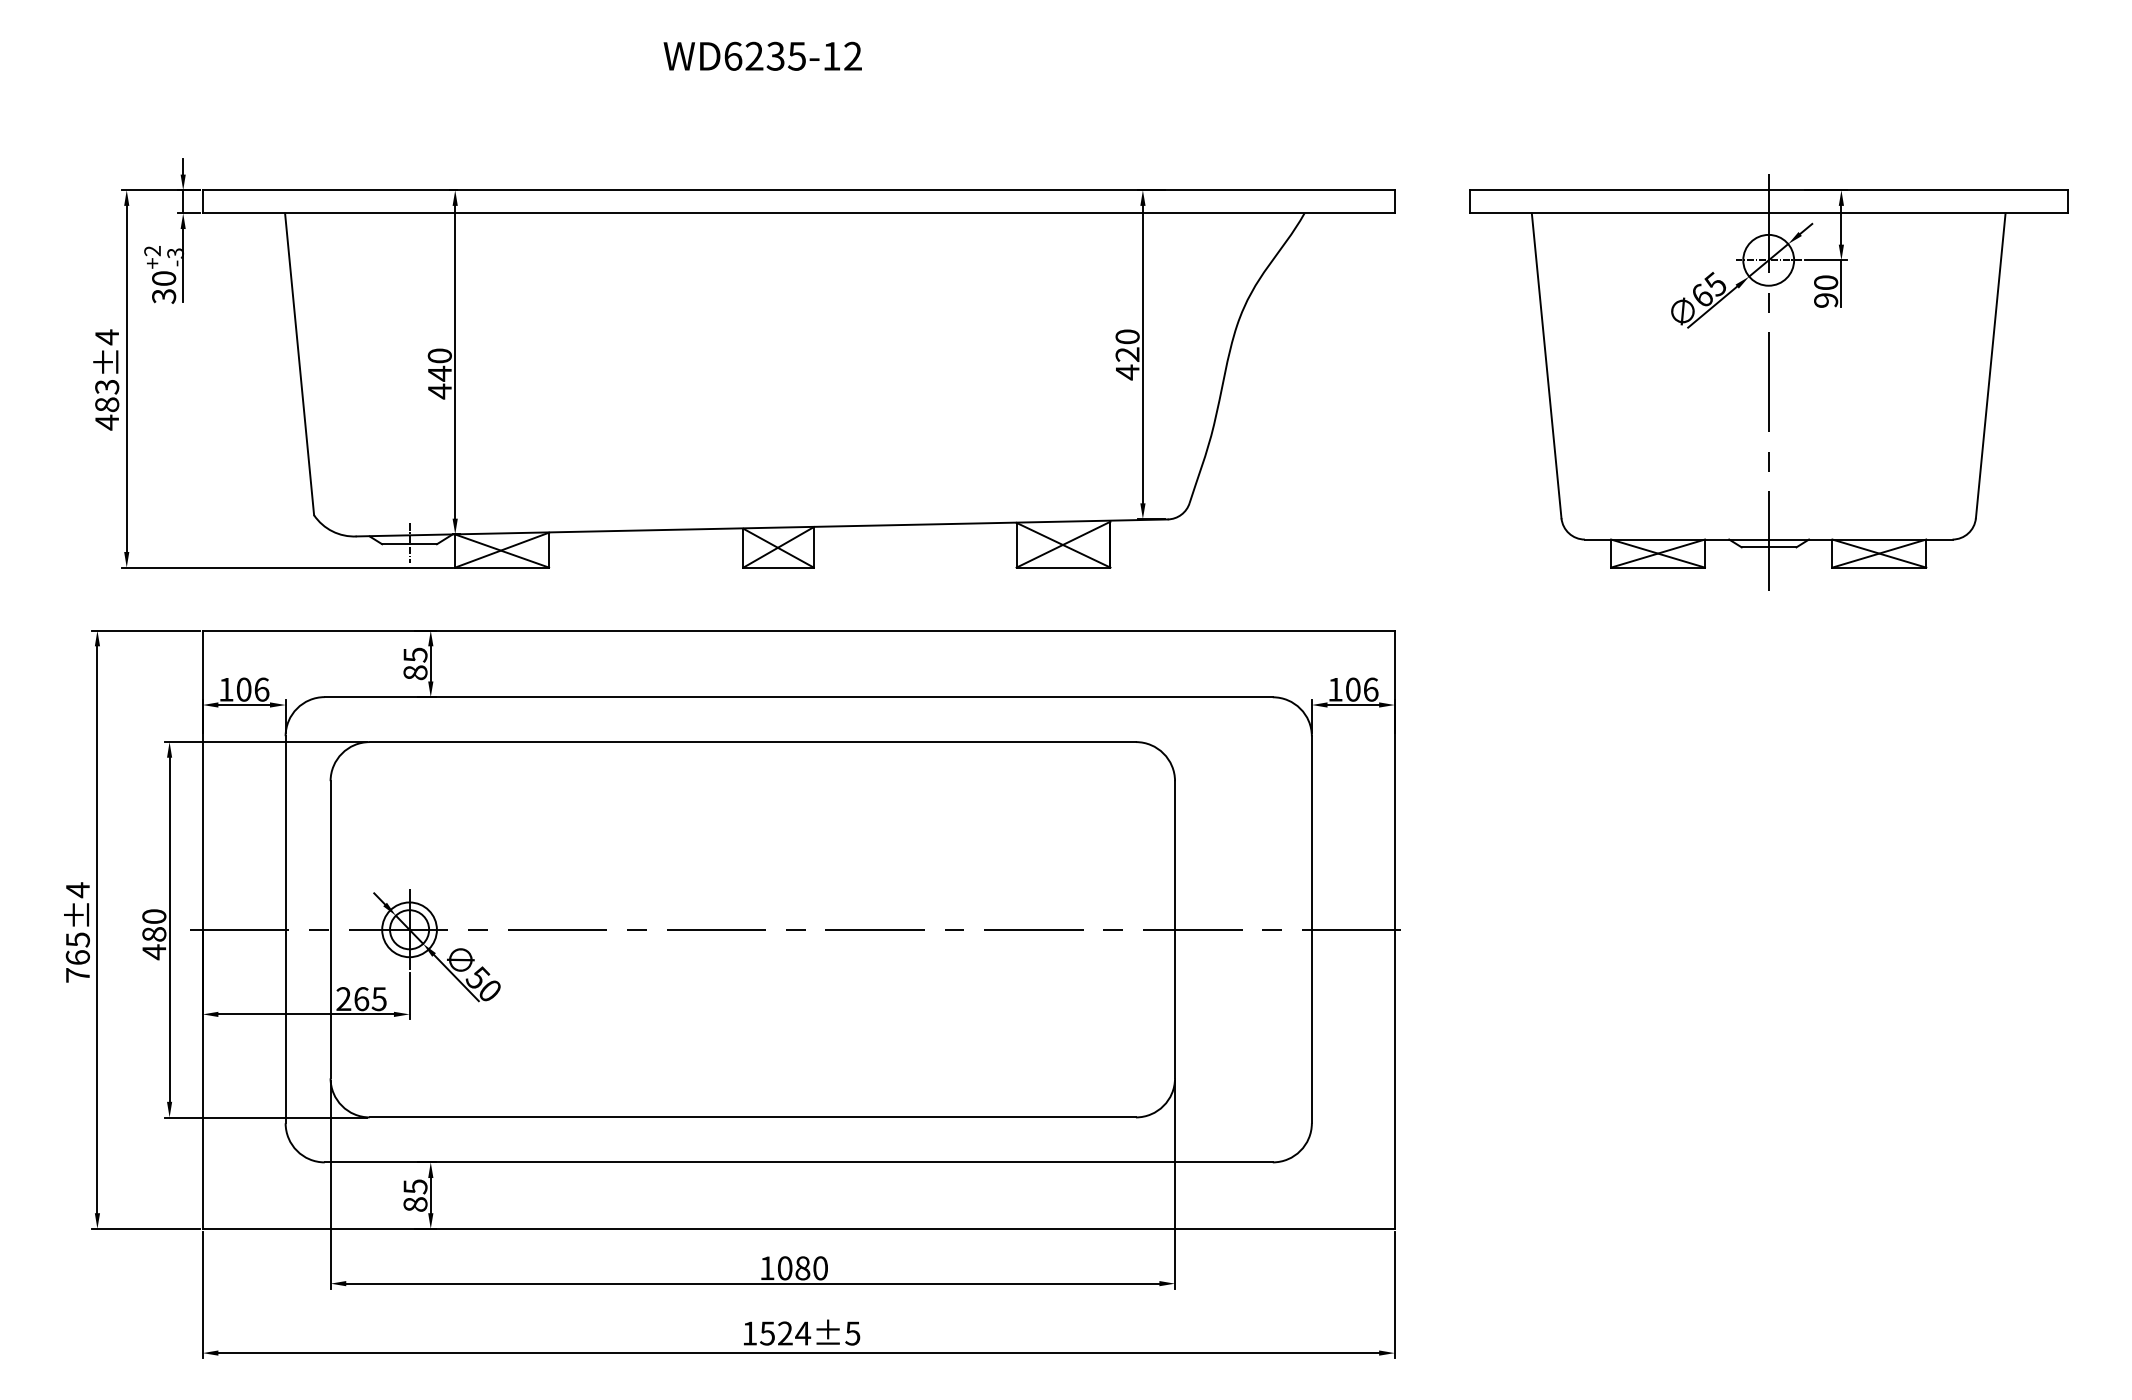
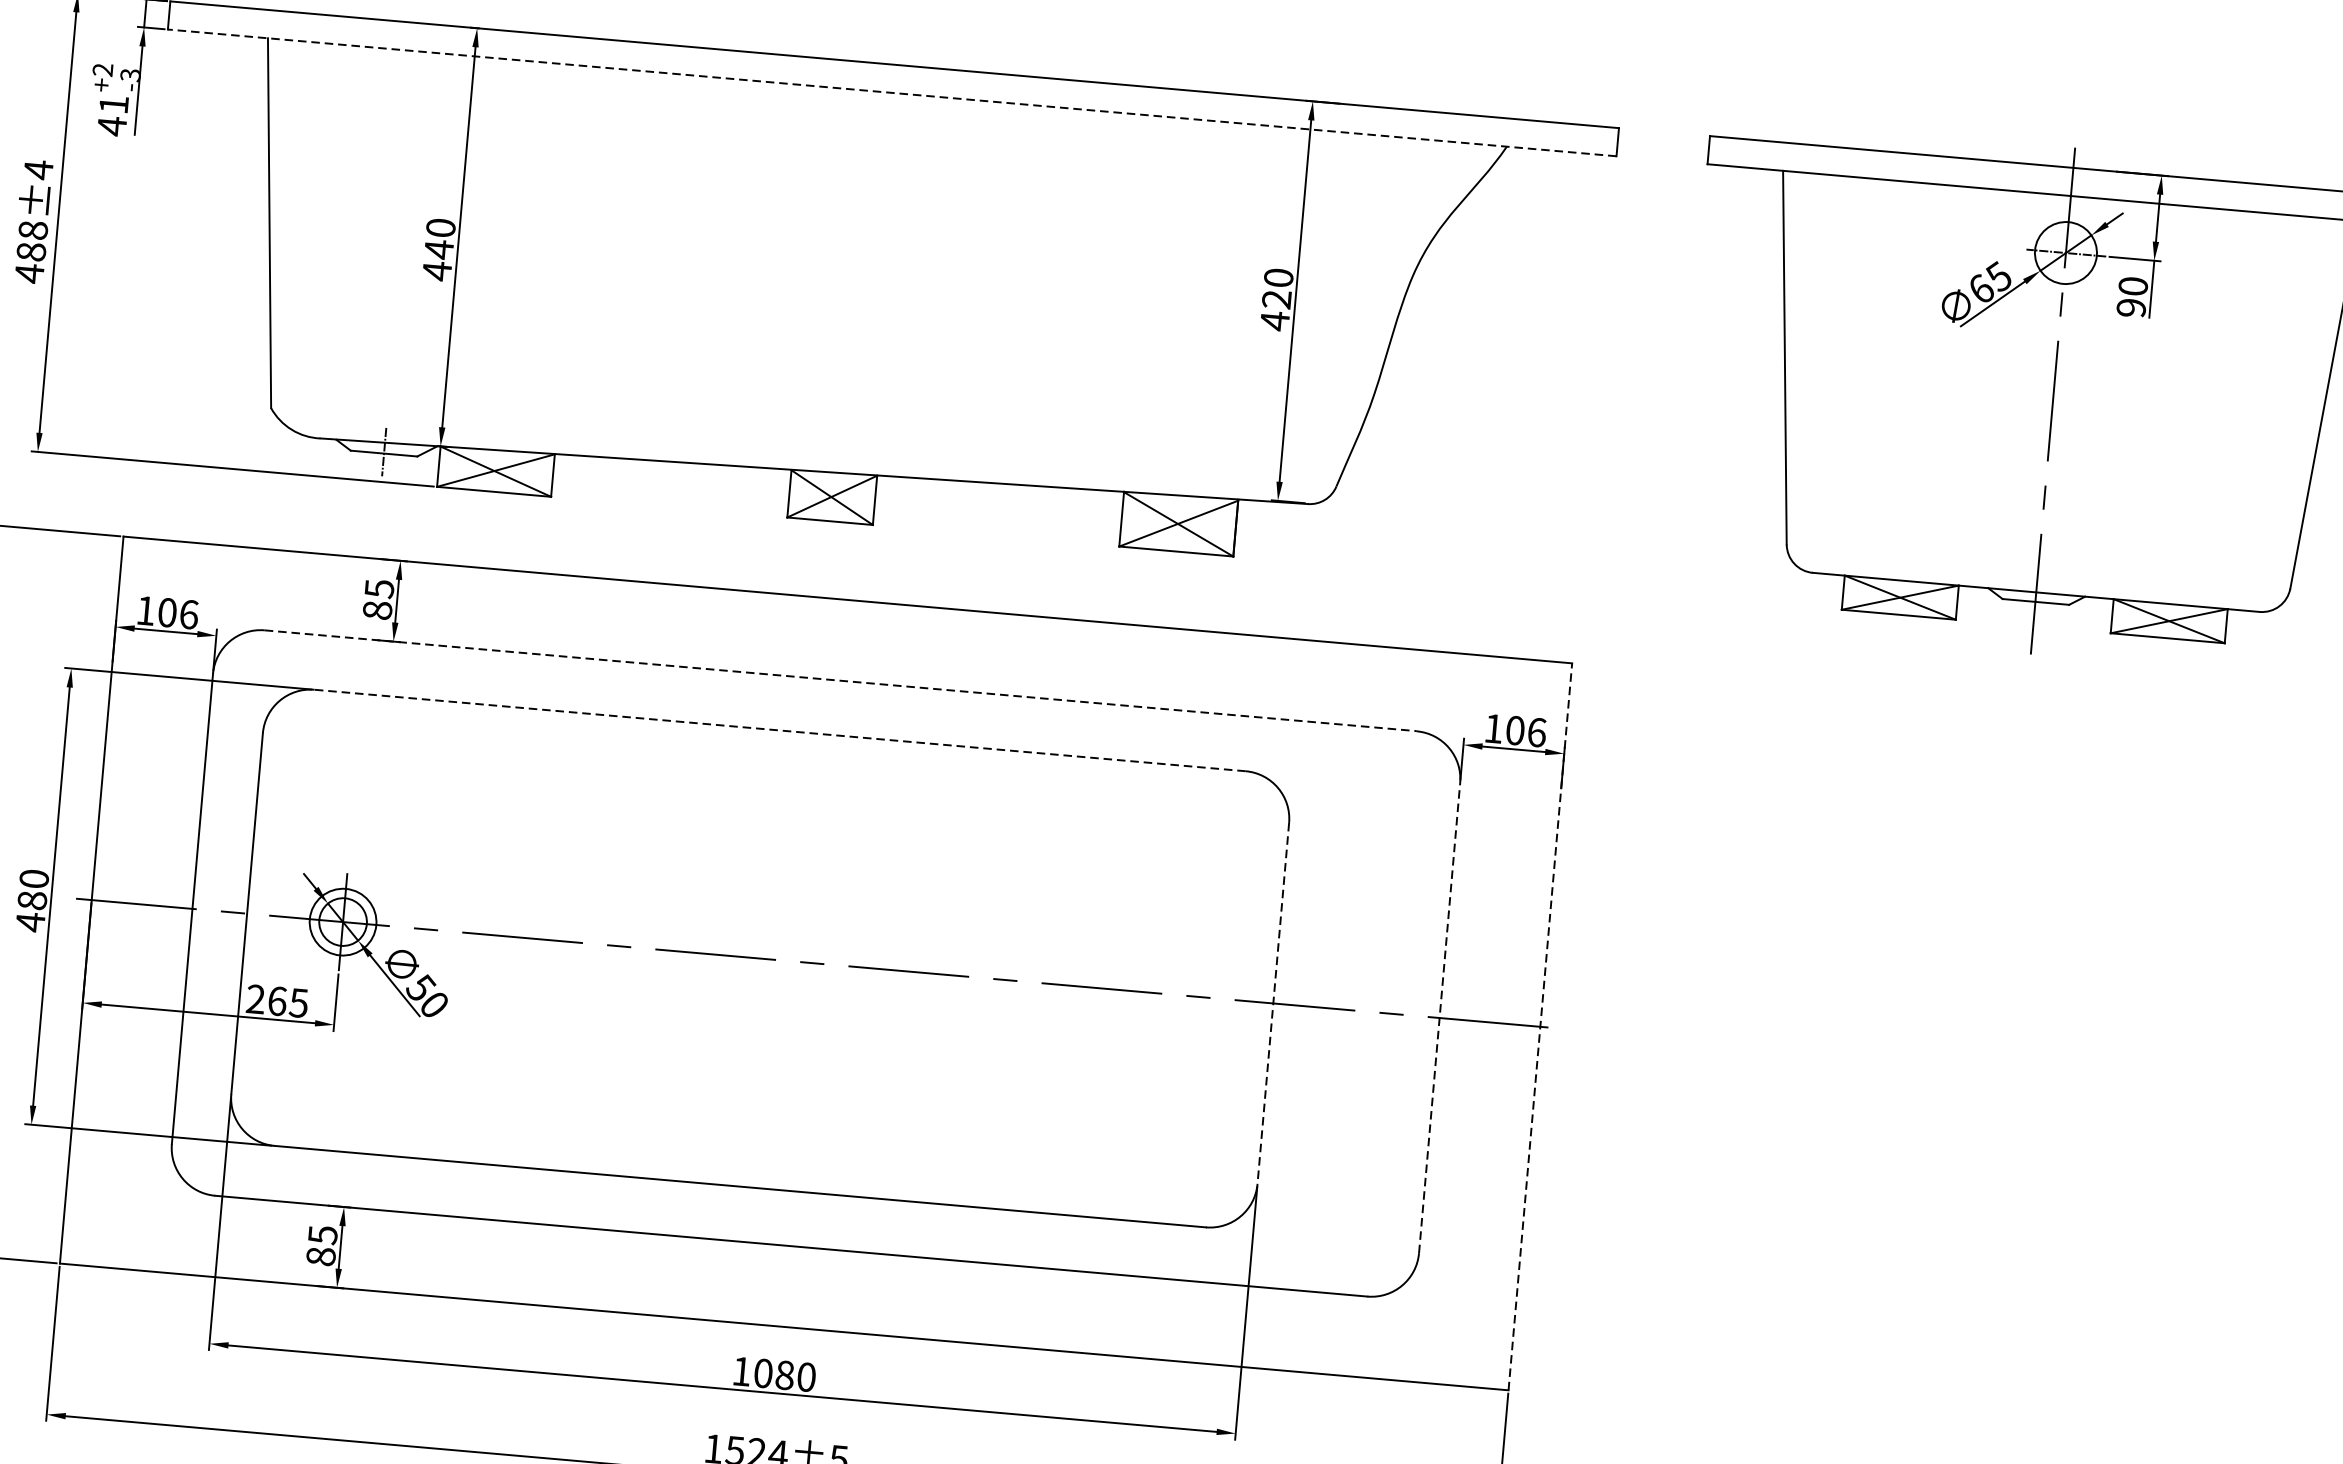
line: (798, 213) -> (891, 92), solid -> dashed
text: (164, 287) -> (113, 115), 30 -> 41
text: (107, 386) -> (33, 229), 483±4 -> 488±4
line: (799, 697) -> (841, 681), solid -> dashed
line: (752, 742) -> (779, 730), solid -> dashed
line: (1175, 929) -> (1273, 1003), solid -> dashed
line: (1311, 929) -> (1439, 1017), solid -> dashed
line: (1394, 929) -> (1540, 1026), solid -> dashed

